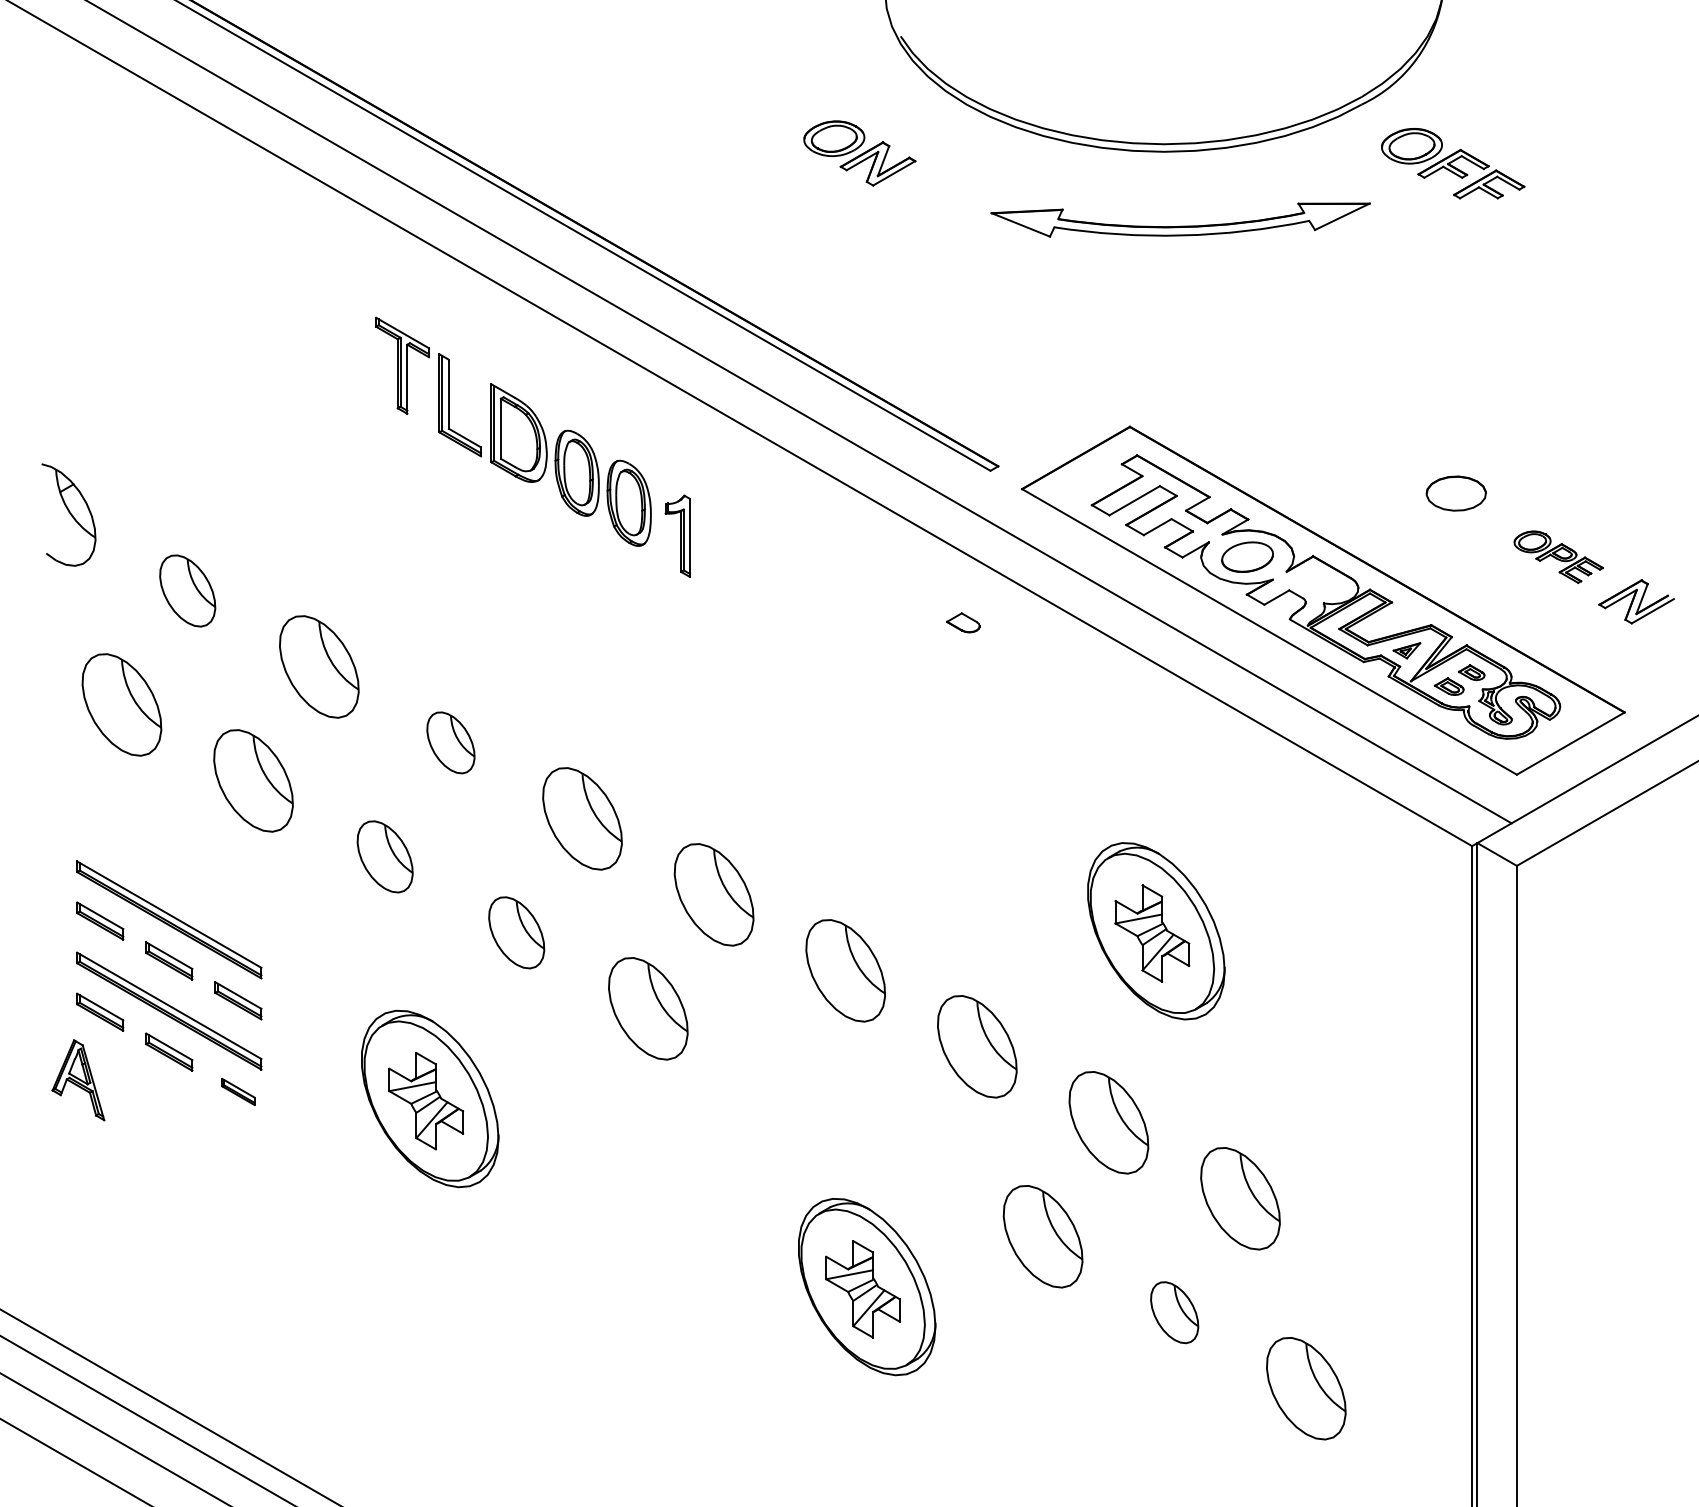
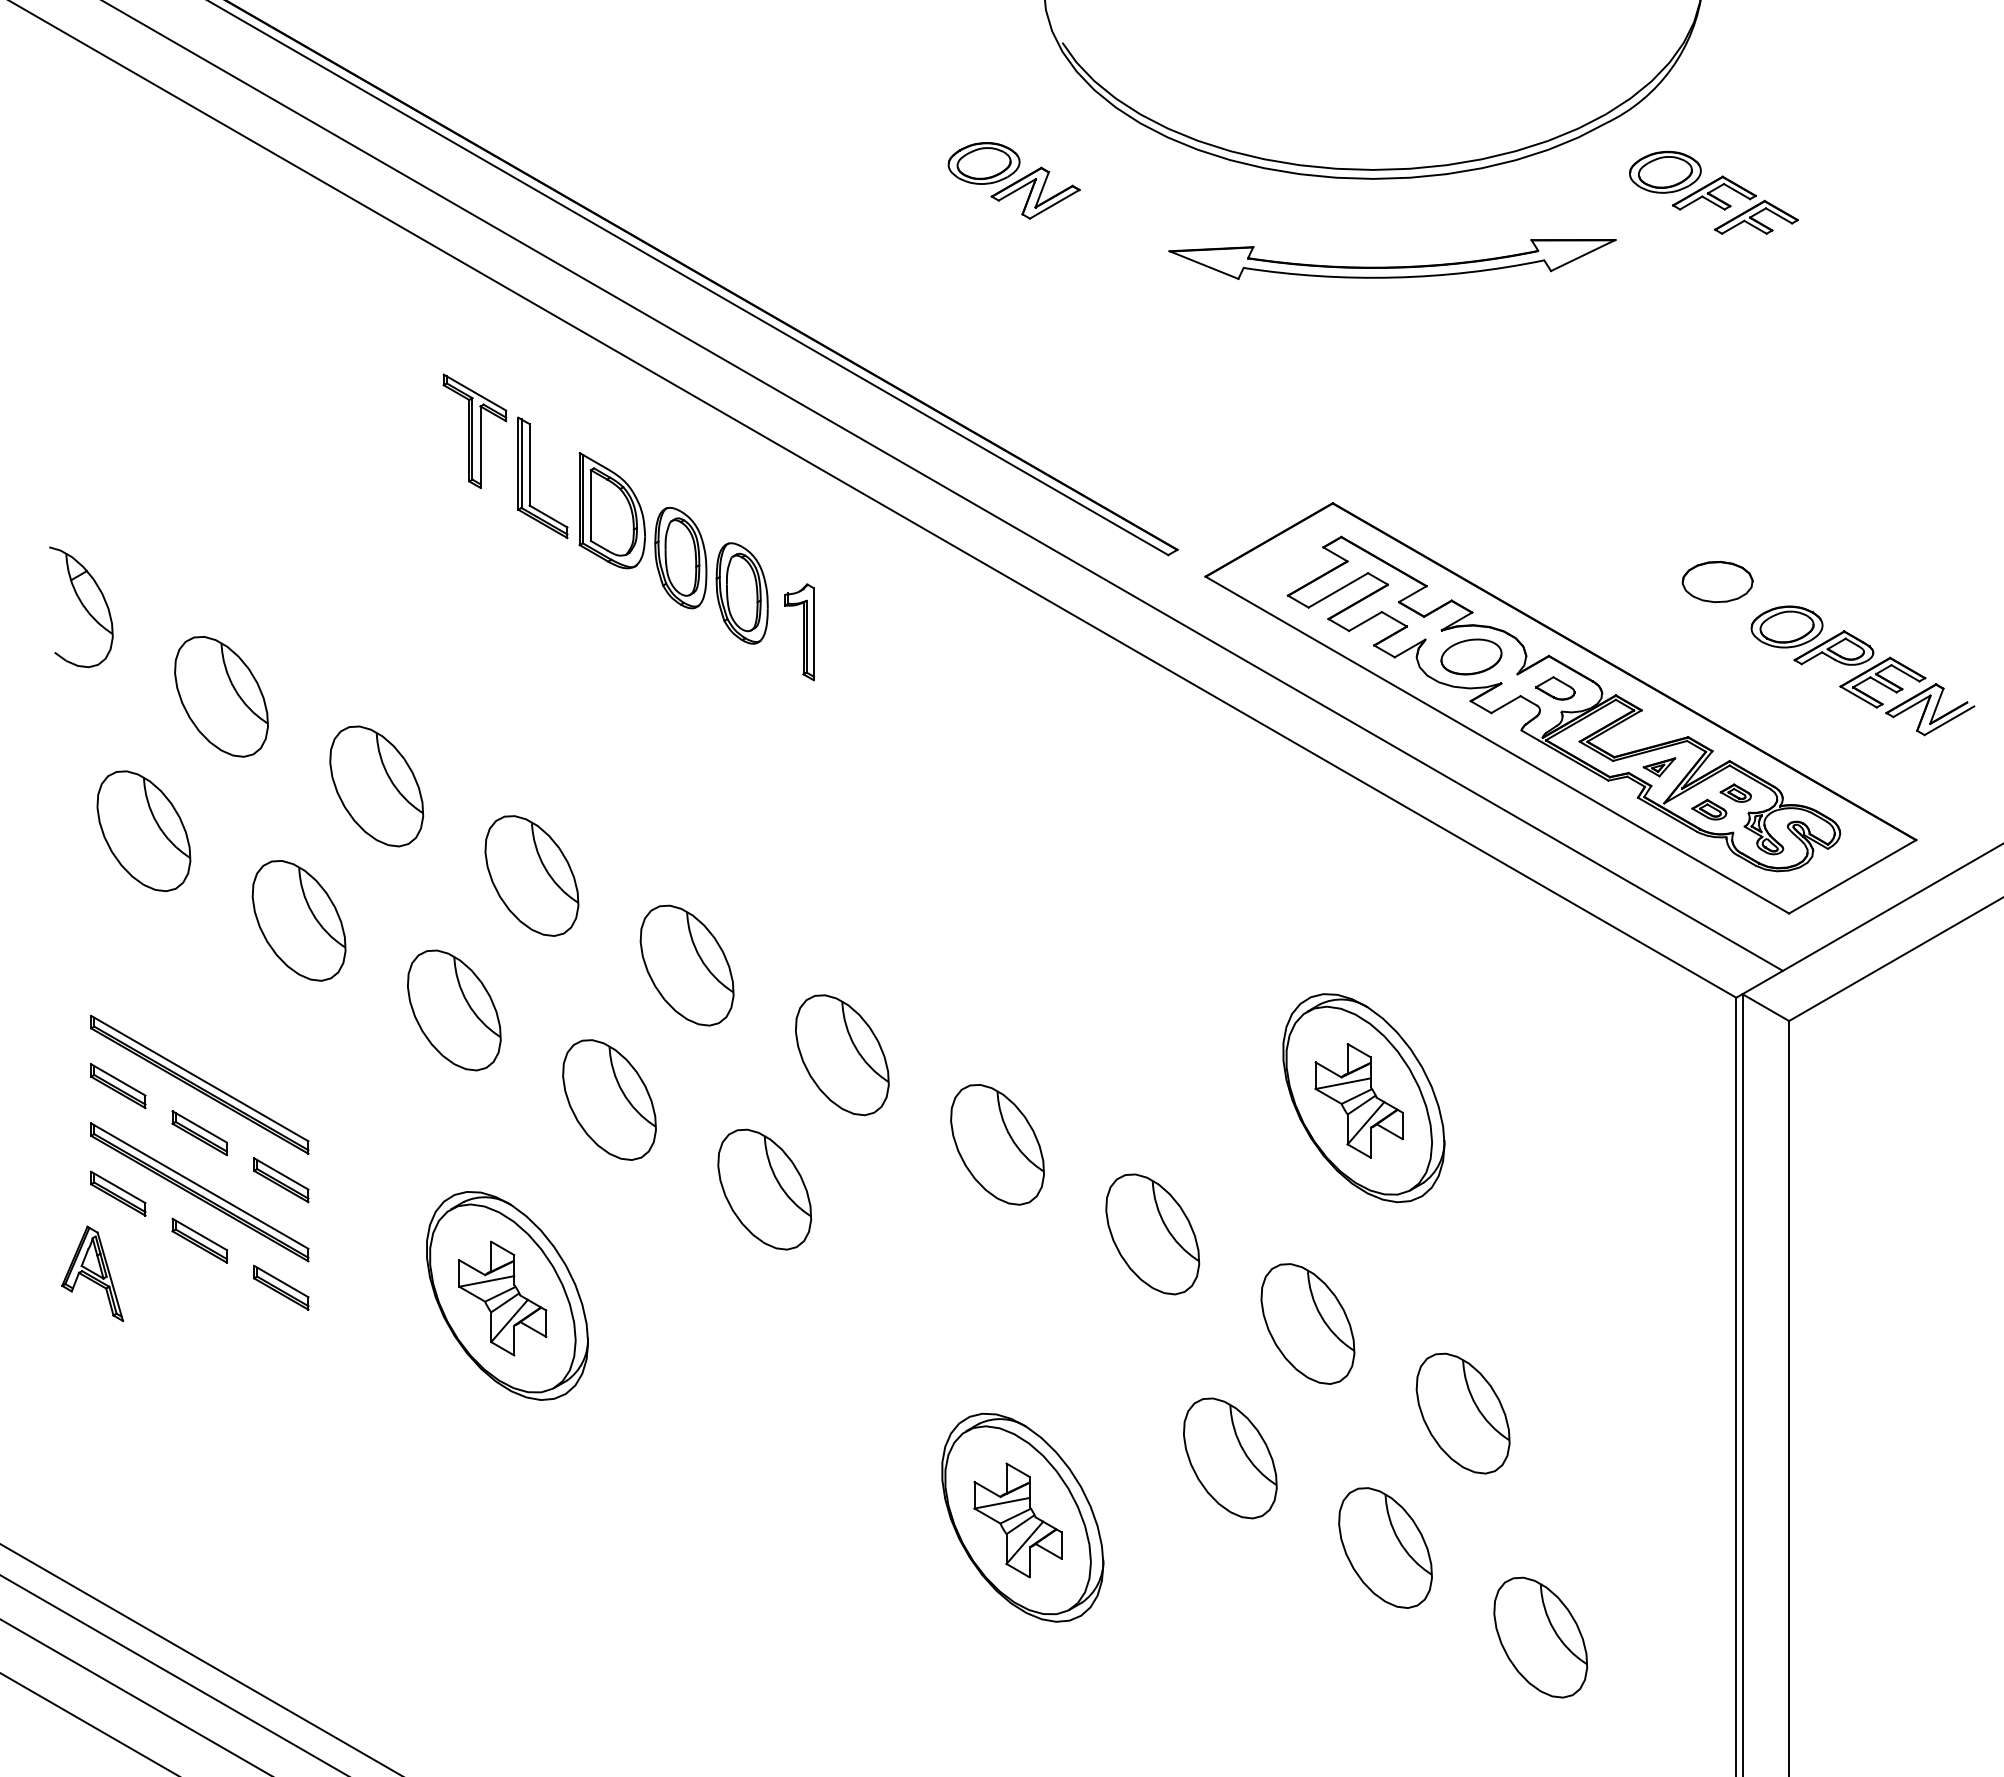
part: (1558, 556) -> (1838, 656), size x1.67
part: (187, 590) -> (221, 696), size x1.43
part: (963, 622) -> (1555, 688), moved
part: (450, 742) -> (531, 875), size x1.67
part: (385, 856) -> (454, 1010), size x1.43
part: (516, 932) -> (609, 1099), size x1.43
part: (238, 1091) -> (281, 1287), size x1.43
part: (1174, 1312) -> (1385, 1547), size x1.67

